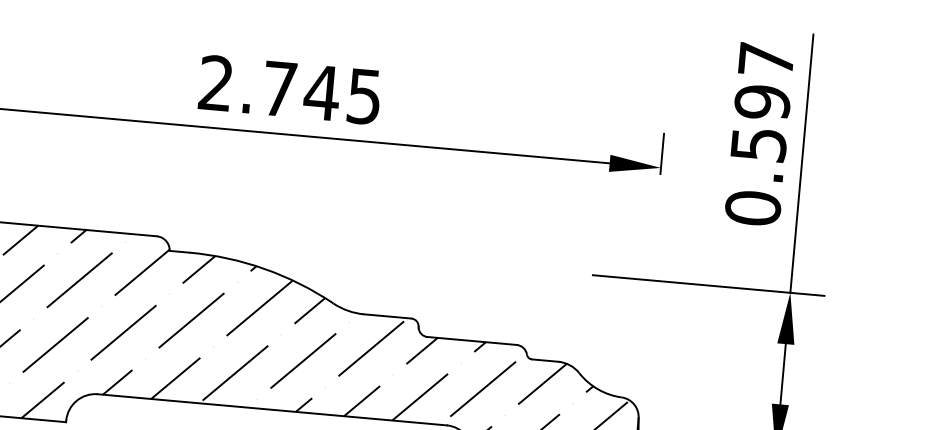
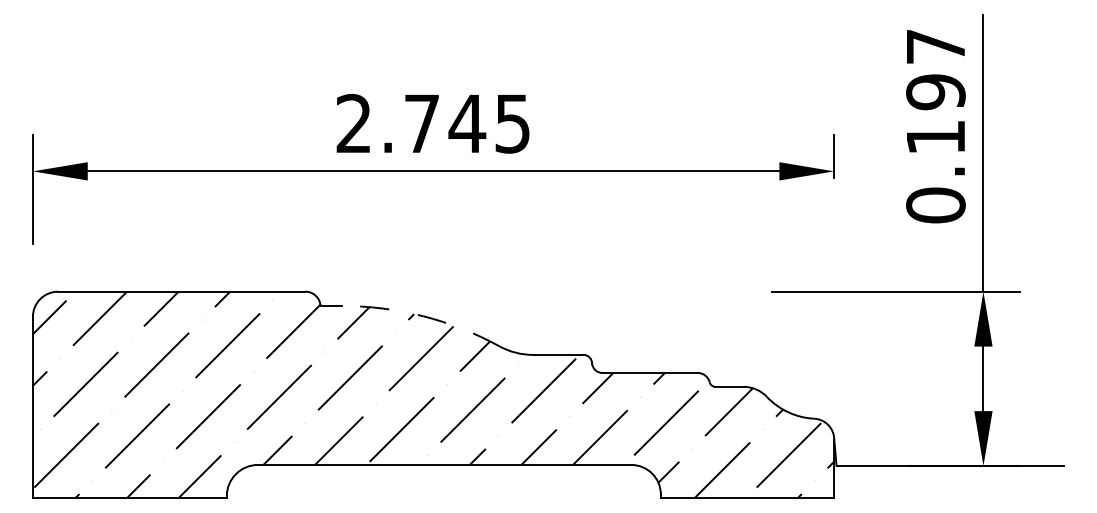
text: (759, 144) -> (936, 137), 0.597 -> 0.197
arc: (264, 269) -> (423, 316), solid -> dashed

